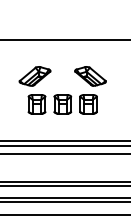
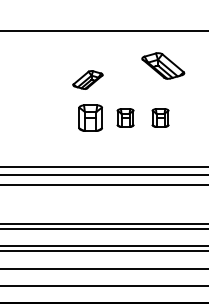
part: (34, 76) -> (87, 79), size x0.7
part: (90, 76) -> (163, 65), moved
part: (62, 103) -> (125, 117), size x0.7
part: (88, 103) -> (160, 117), size x0.7

